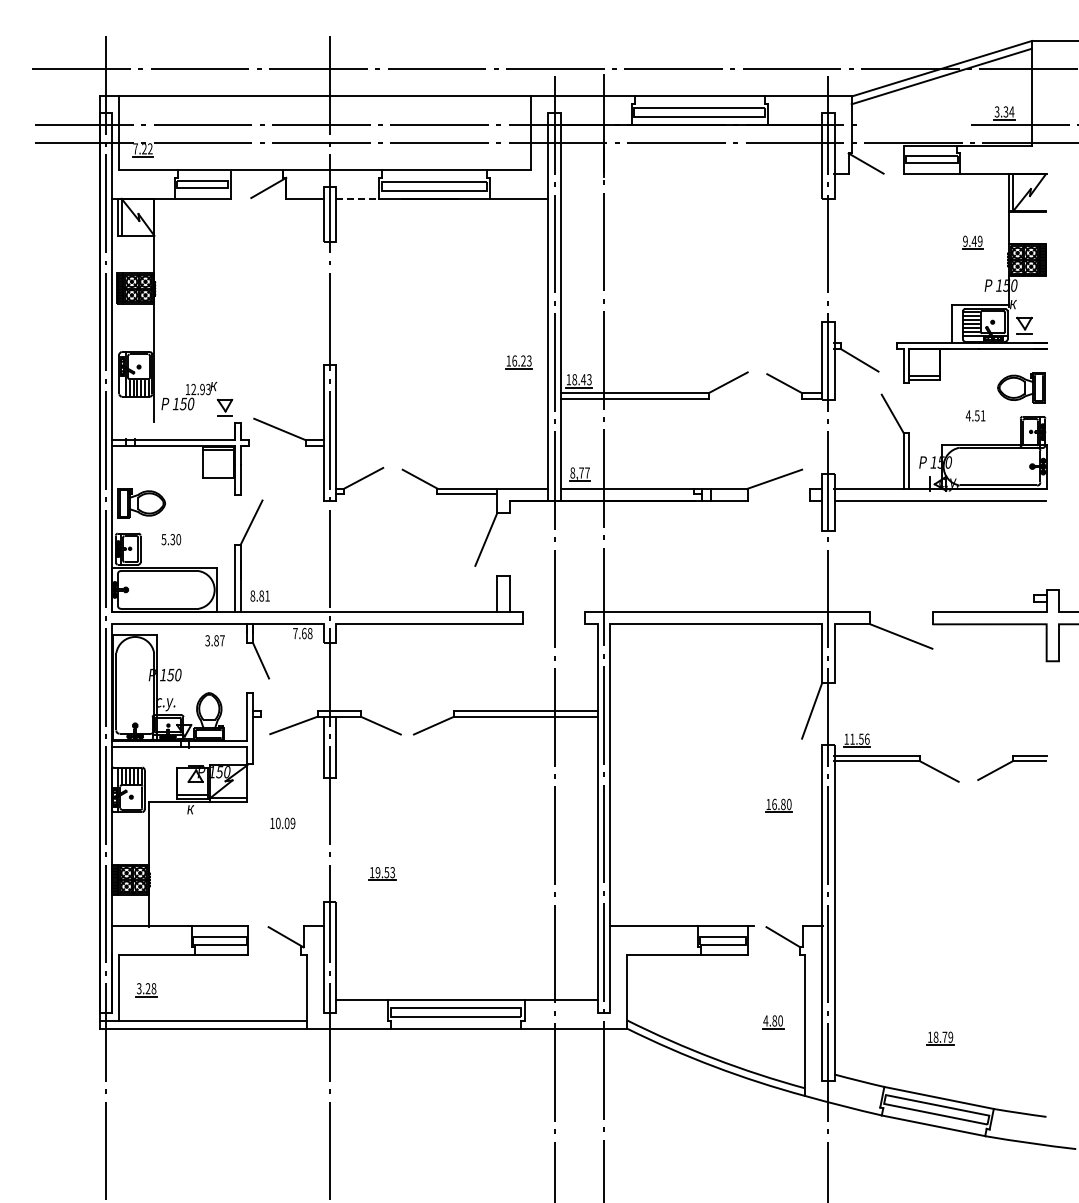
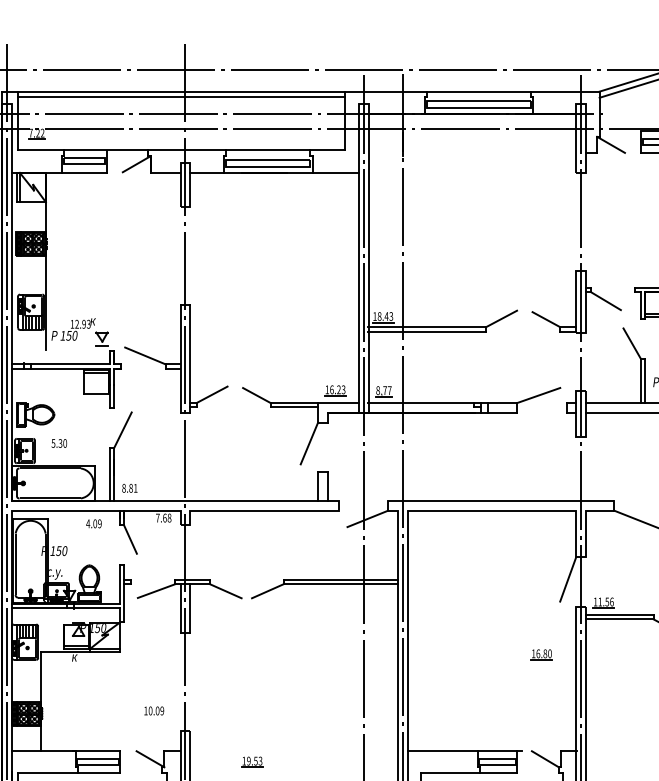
line: (325, 103) -> (181, 97), added
line: (357, 198) -> (207, 172), dashed -> solid
part: (518, 362) -> (335, 391), moved
line: (559, 634) -> (367, 518), added
text: (214, 640) -> (93, 523), 3.87 -> 4.09
text: (282, 823) -> (153, 711), moved
part: (382, 873) -> (252, 761), moved

